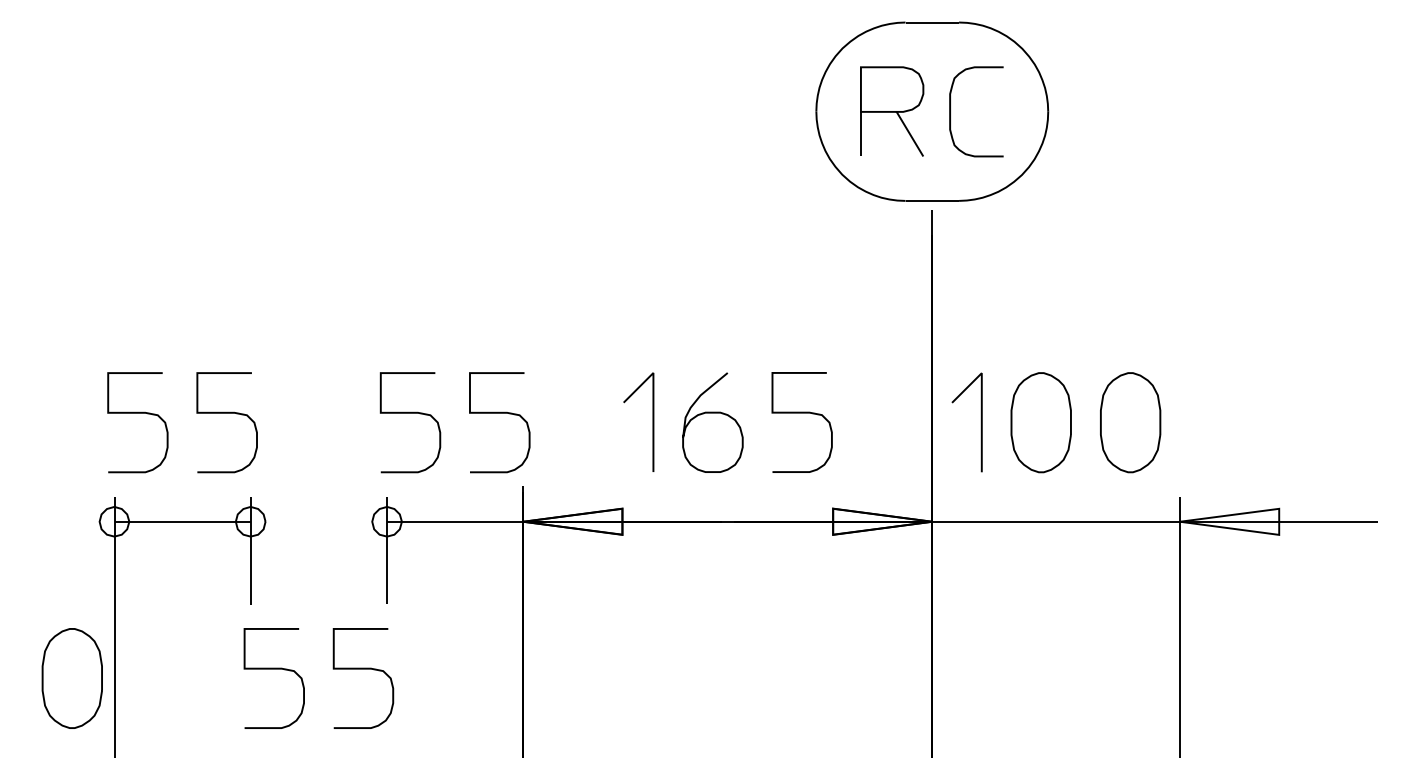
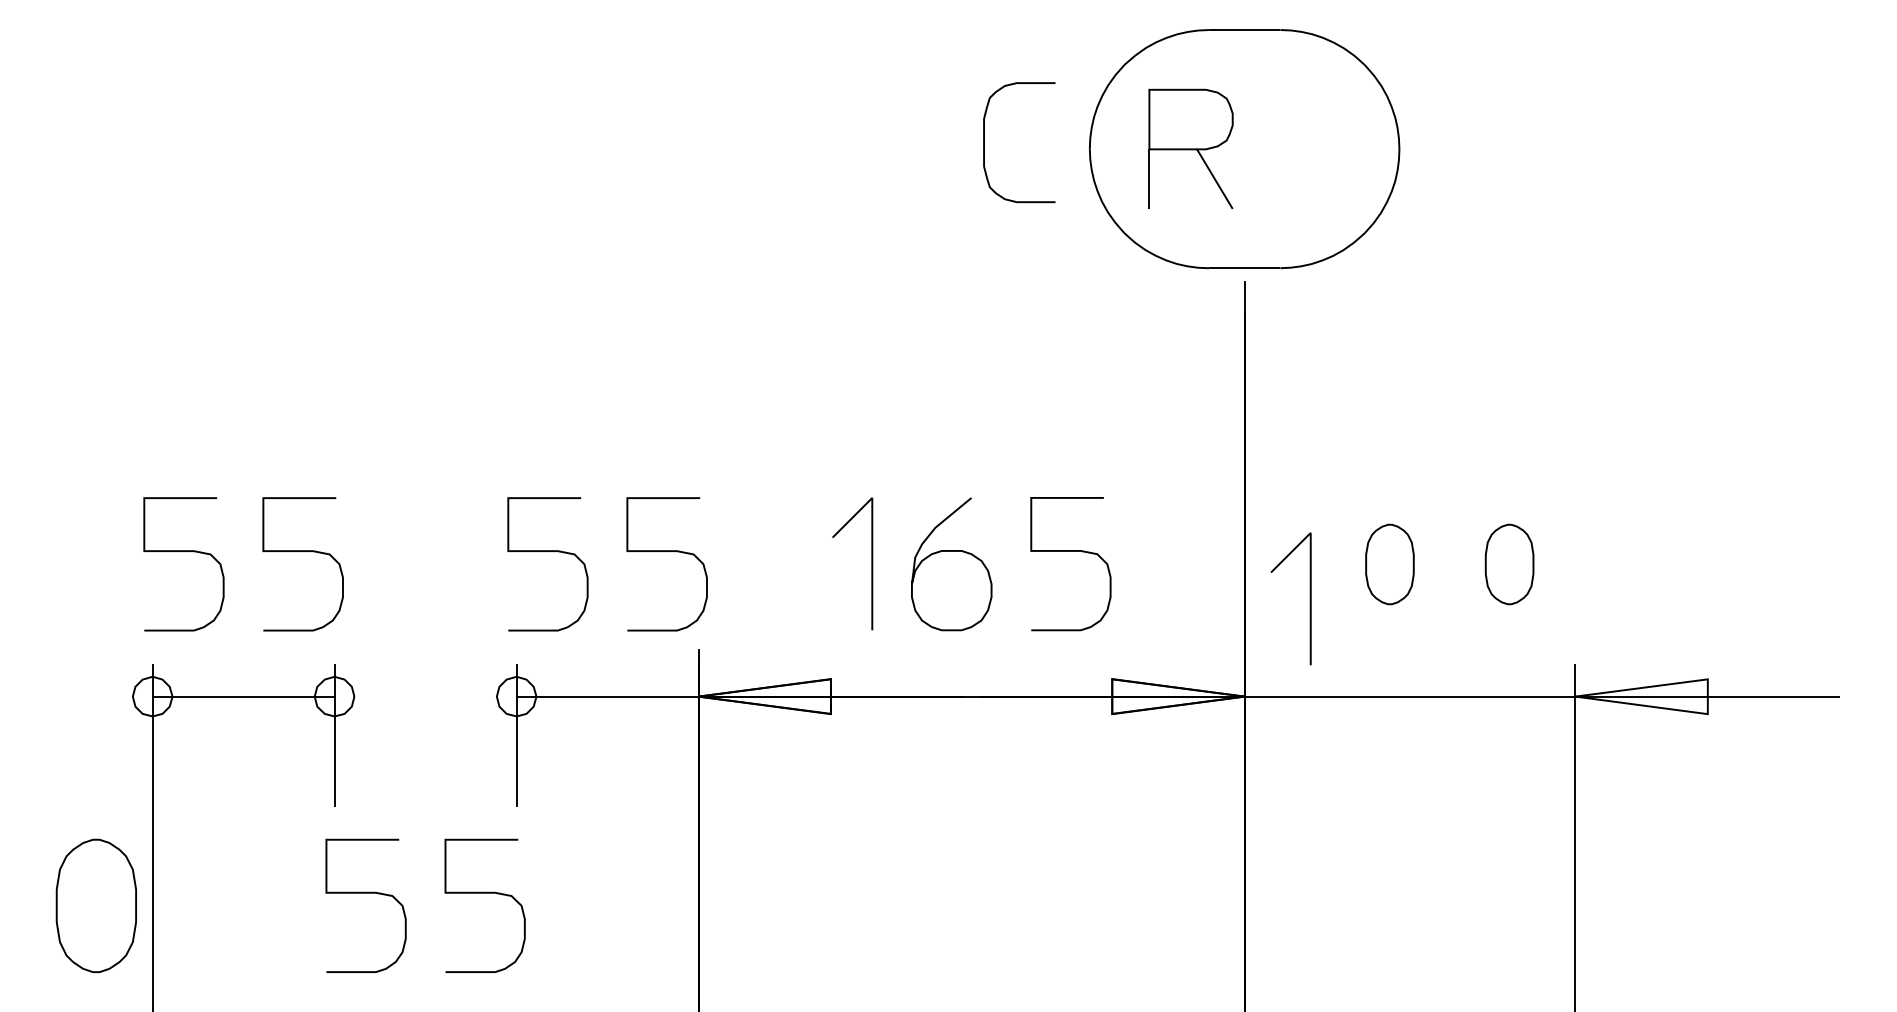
curve: (950, 111) -> (984, 142), moved
curve: (980, 422) -> (1309, 598), moved
part: (1040, 422) -> (1389, 564), size x0.6
part: (1130, 422) -> (1509, 564), size x0.6

